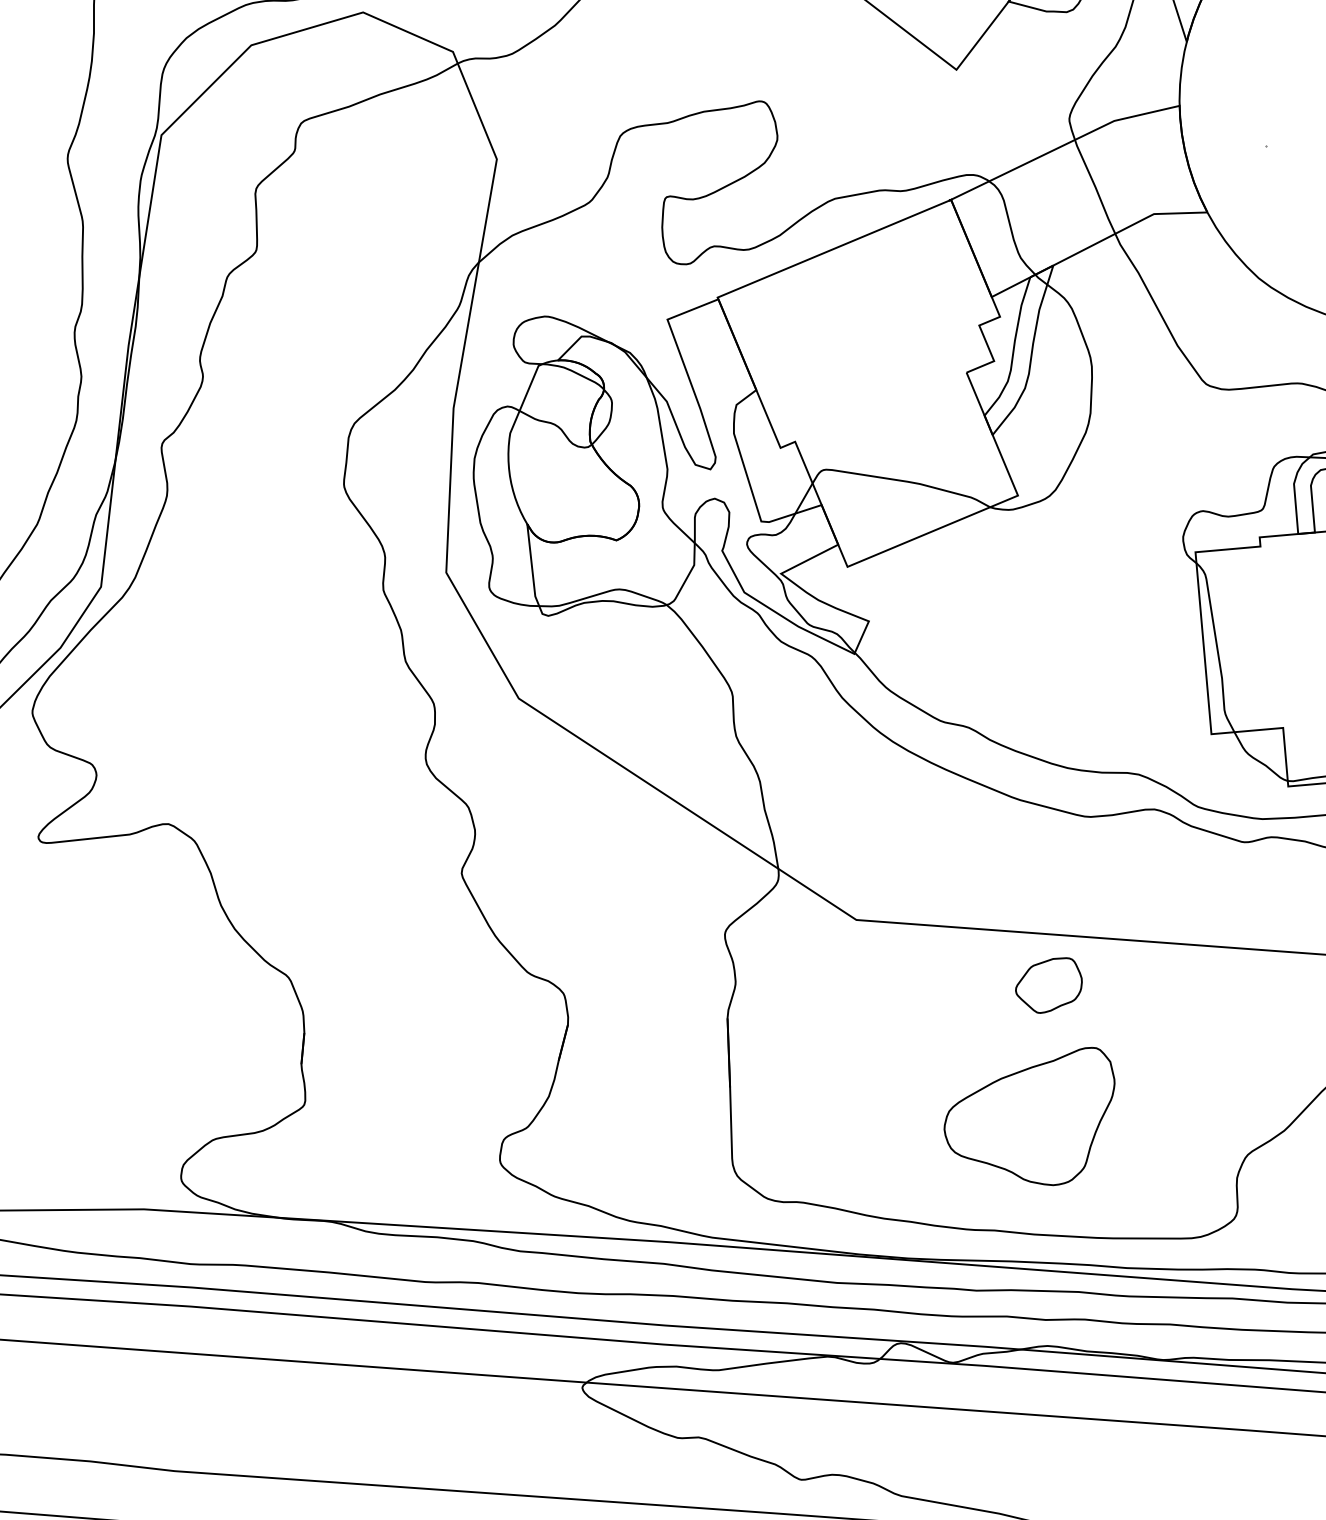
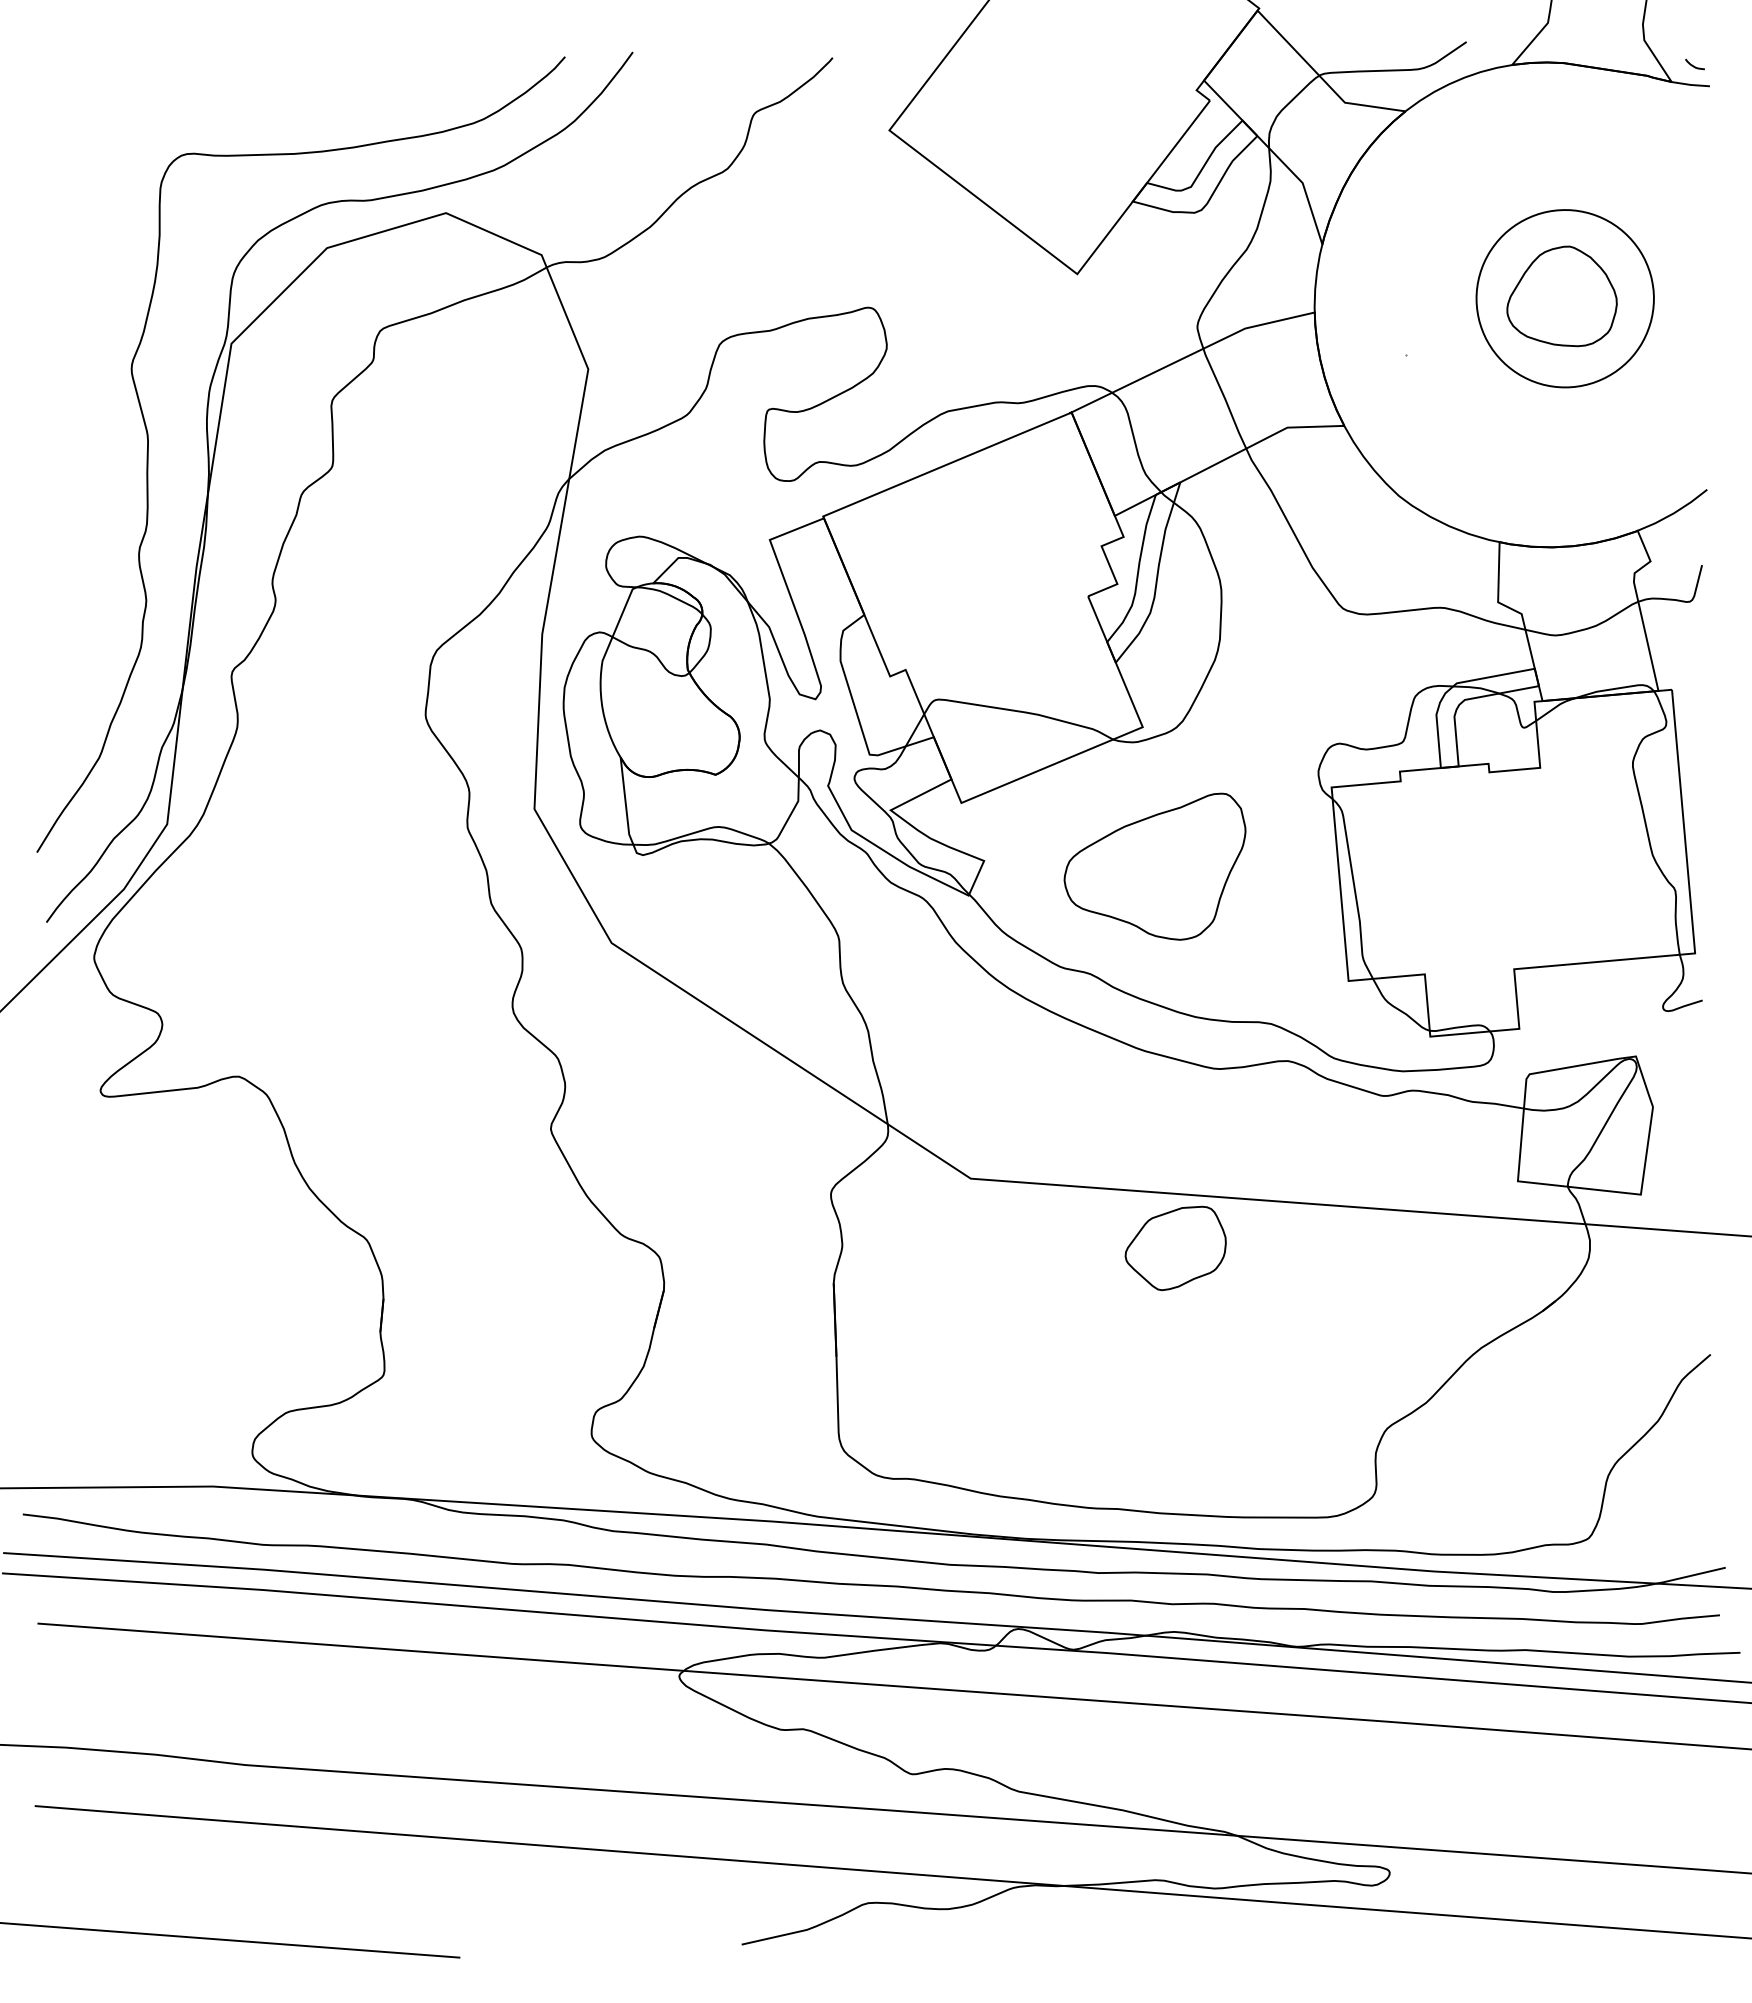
part: (1048, 985) -> (1175, 1248), size x1.43
part: (1029, 1116) -> (1154, 866), moved

